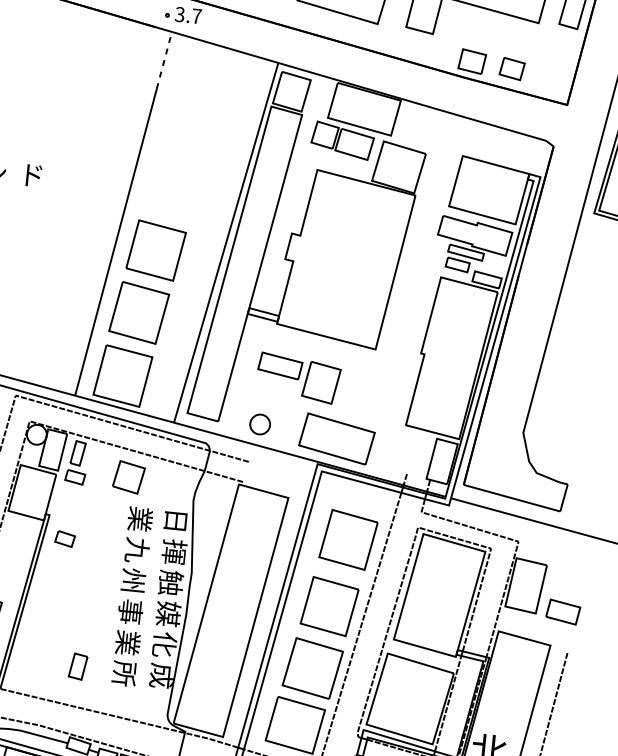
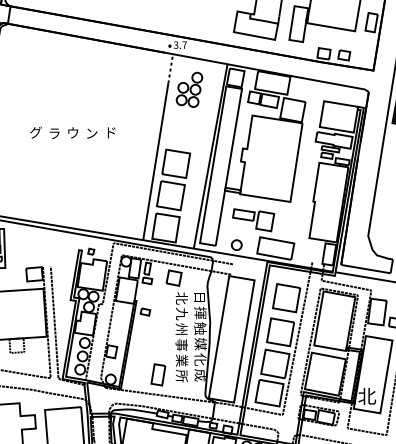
part: (197, 105) -> (189, 89), added
text: (139, 519) -> (181, 298), 業 -> 北
part: (78, 665) -> (158, 374), size x1.67

